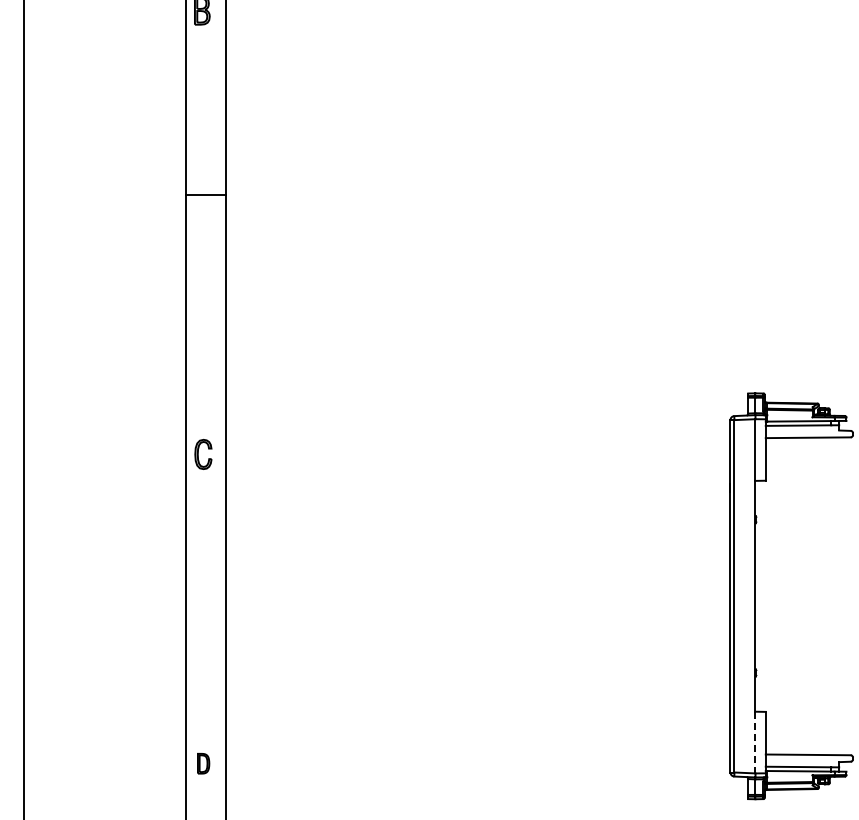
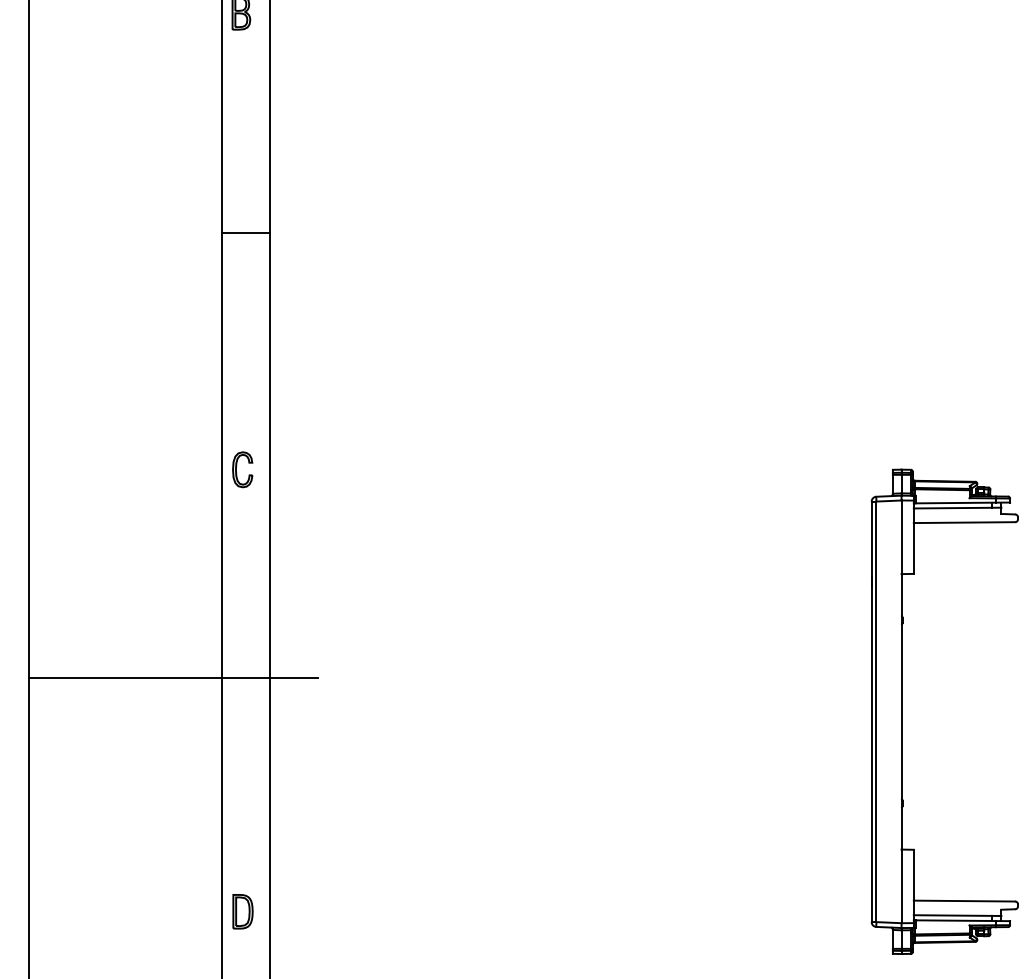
part: (203, 453) -> (242, 468), moved
line: (145, 568) -> (173, 678), added
line: (755, 742) -> (901, 886), dashed -> solid
part: (203, 763) -> (242, 911), size x1.43

